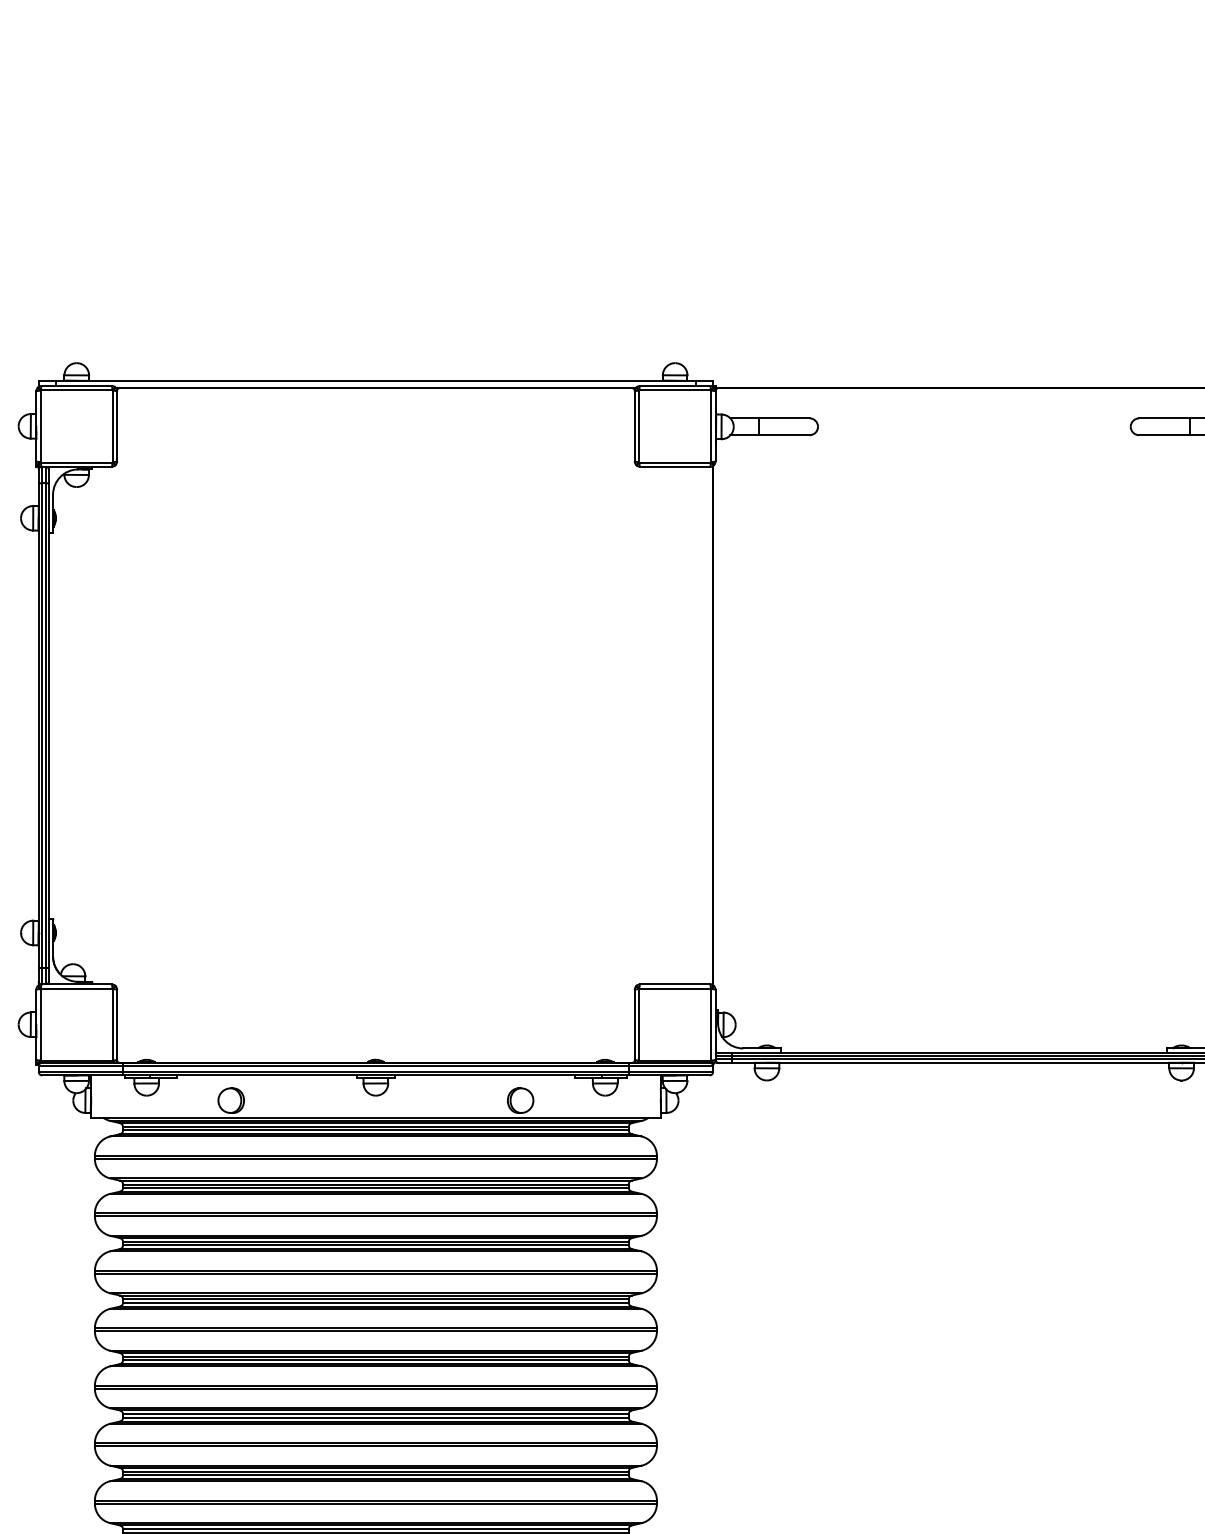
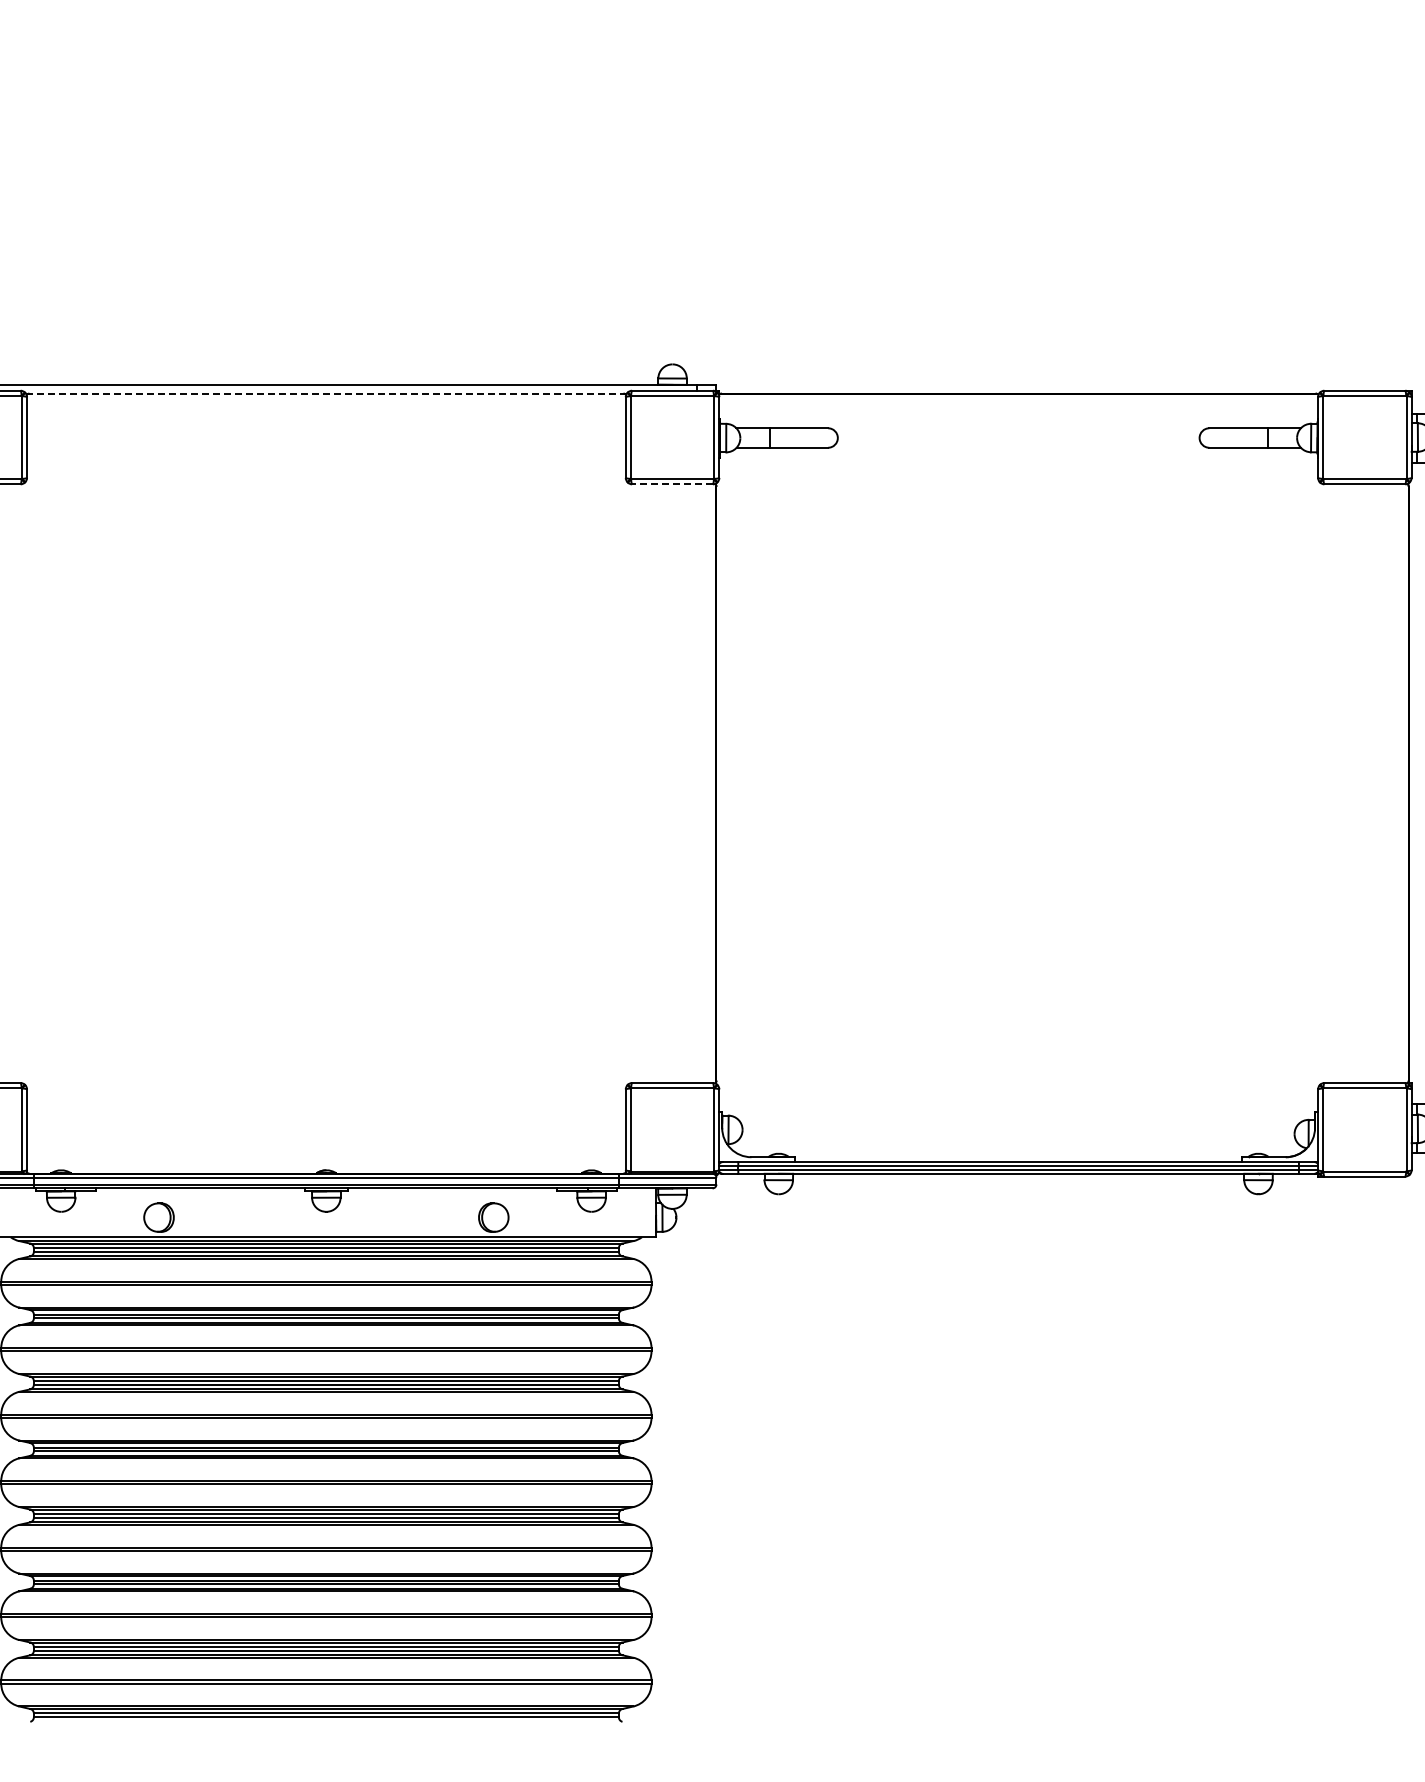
line: (375, 388) -> (325, 393), solid -> dashed
line: (675, 466) -> (672, 484), solid -> dashed

